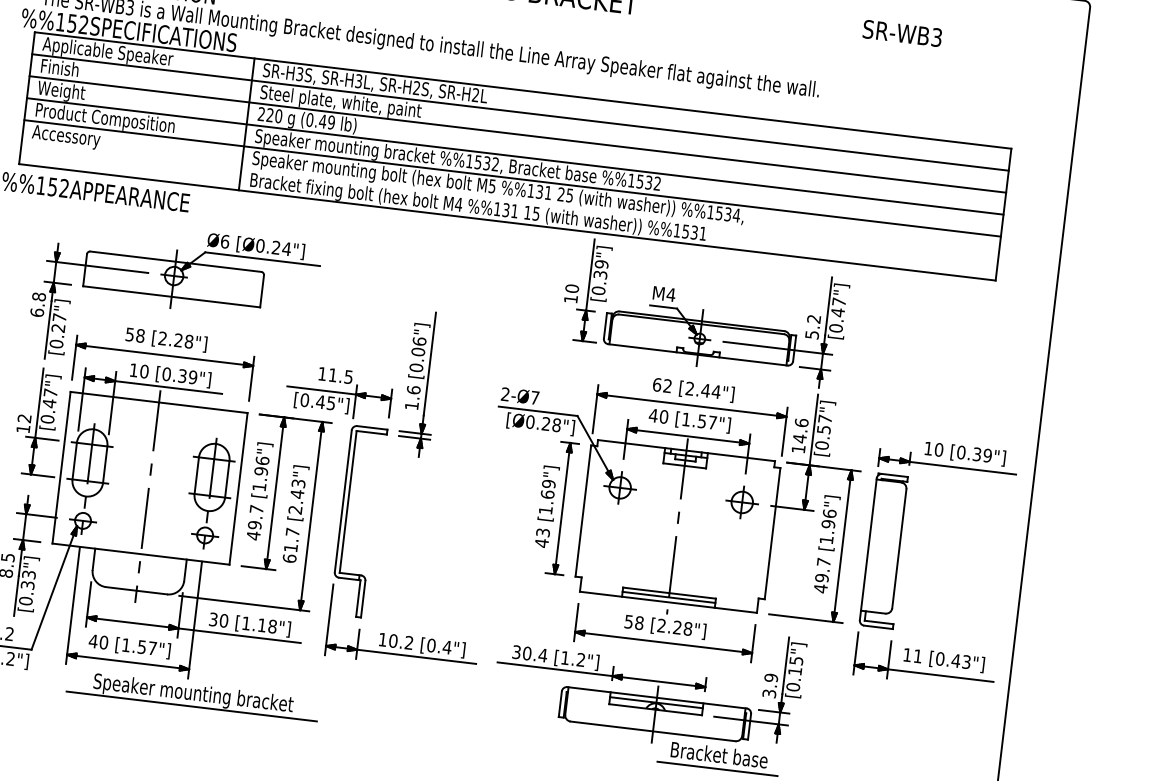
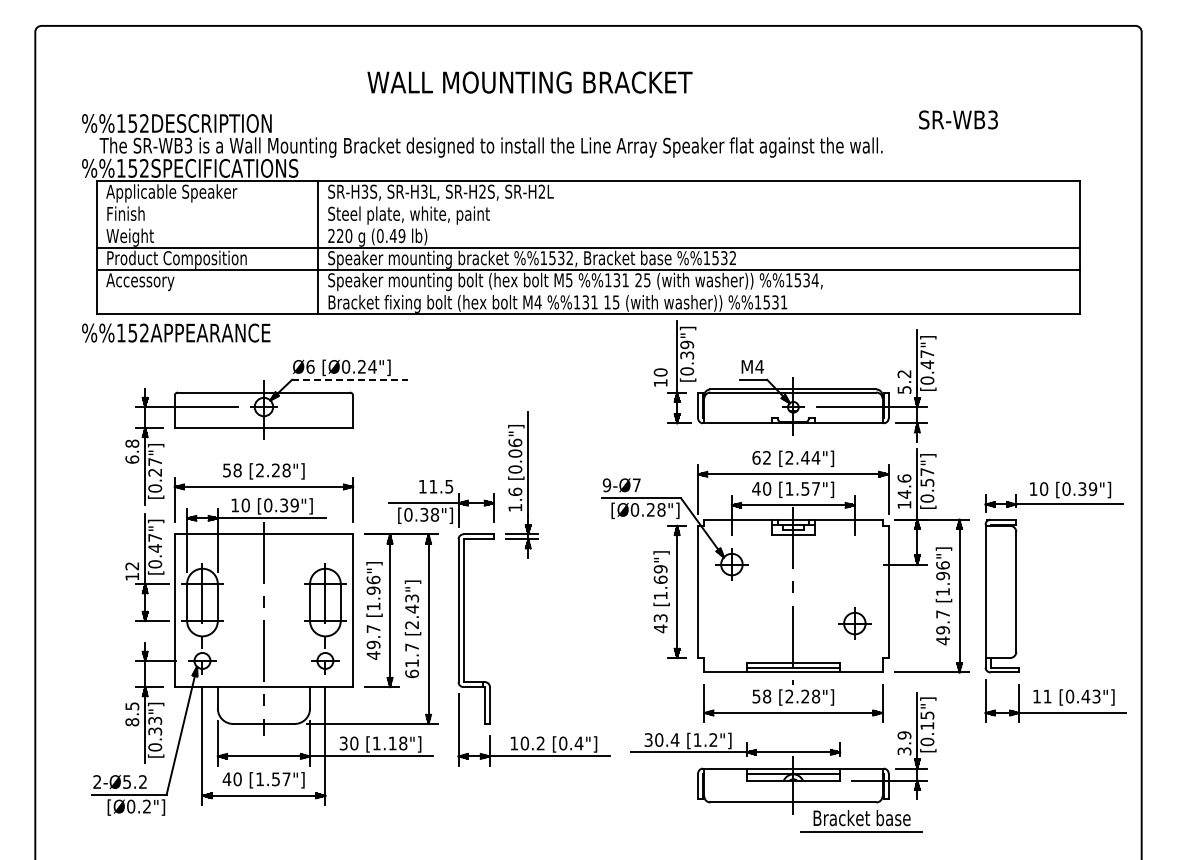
text: (902, 33) -> (958, 119), moved
line: (520, 112) -> (588, 203), removed
line: (517, 134) -> (588, 225), removed
line: (262, 258) -> (349, 379), solid -> dashed
text: (505, 394) -> (606, 485), 2-Ø7 -> 9-Ø7
text: (325, 402) -> (429, 514), [0.45"] -> [0.38"]
part: (741, 502) -> (854, 623), moved
part: (192, 695) -> (331, 821), removed

